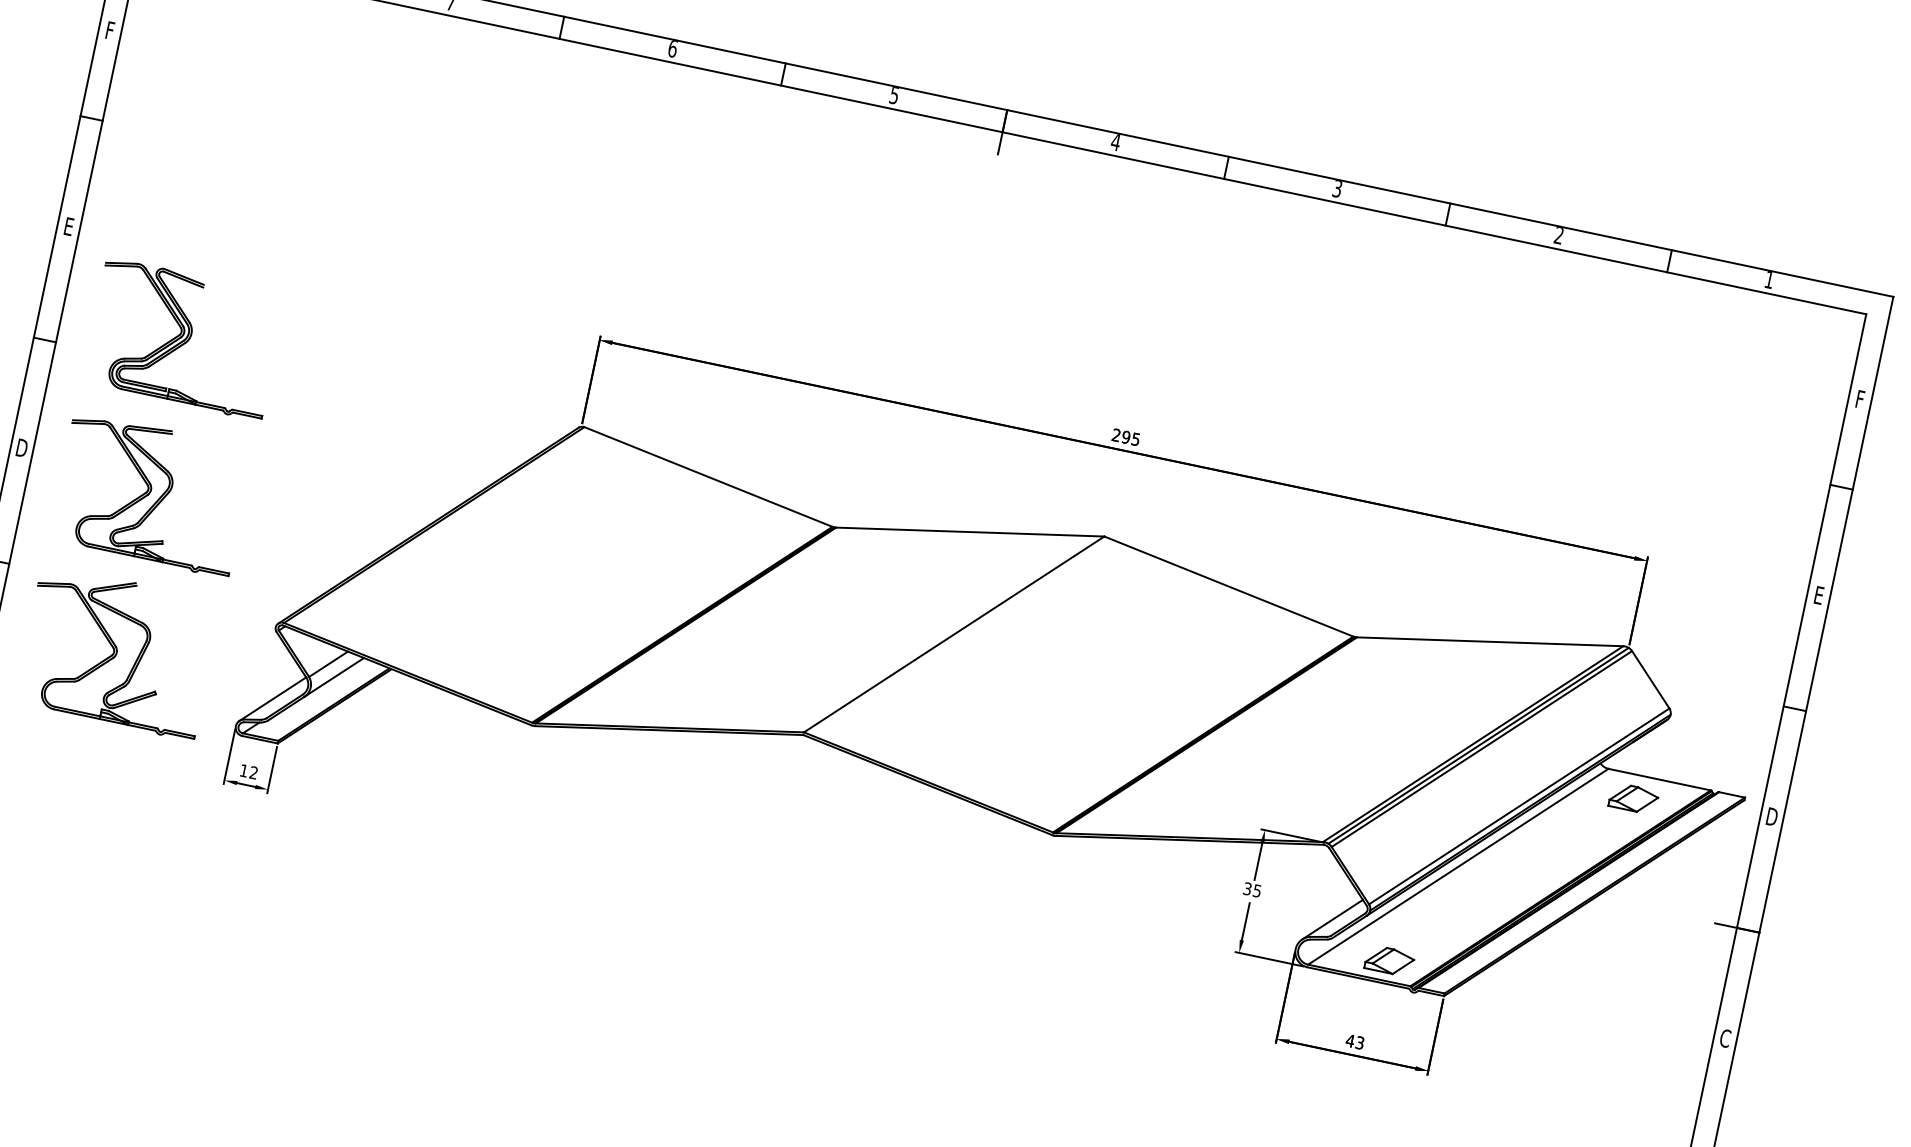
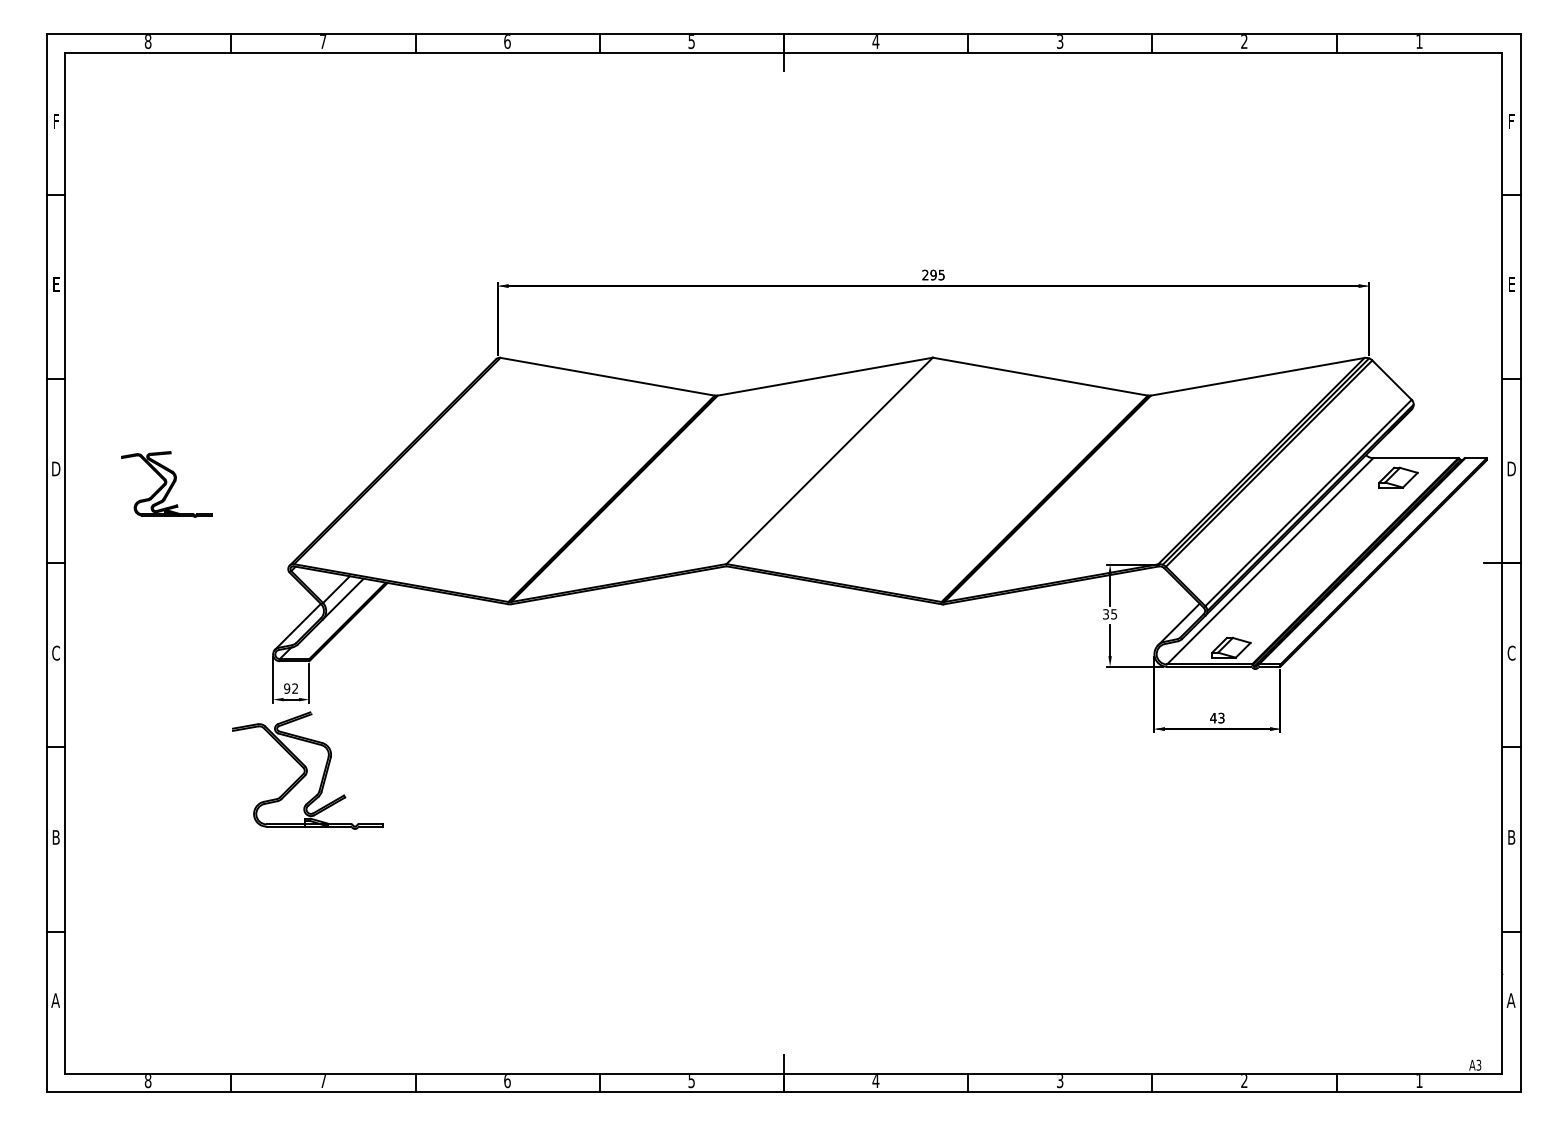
part: (183, 338) -> (166, 354), removed
part: (150, 494) -> (166, 484), size x0.6
part: (117, 652) -> (307, 770), moved
text: (244, 770) -> (287, 688), 12 -> 92

